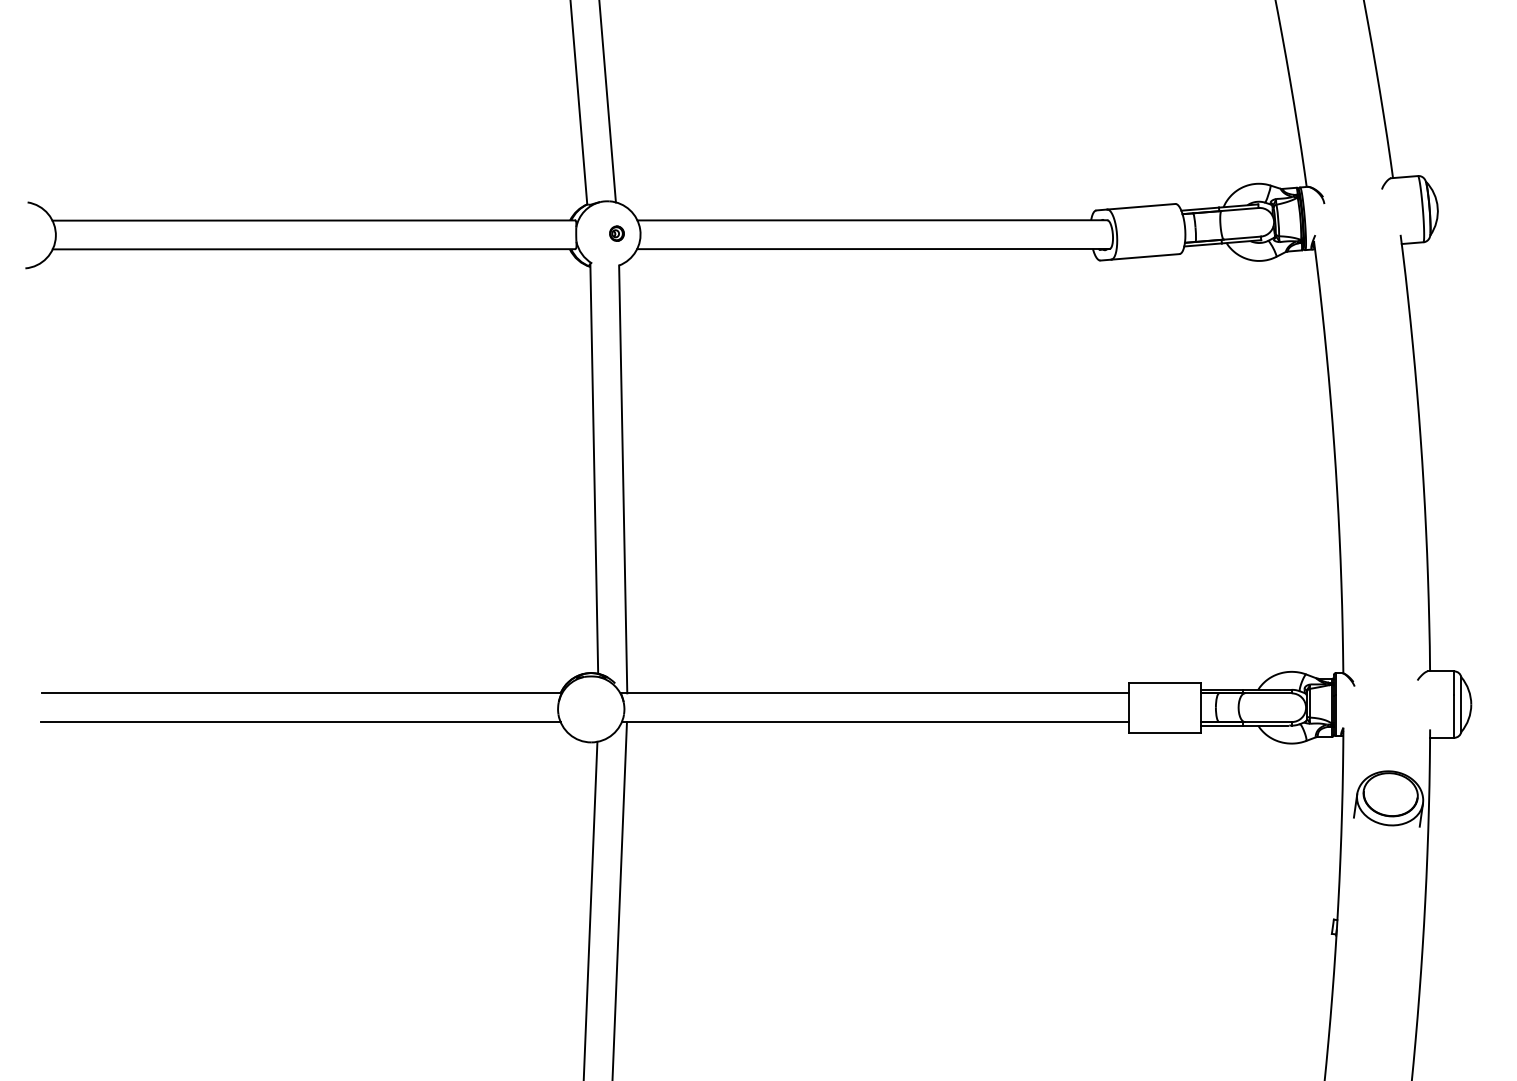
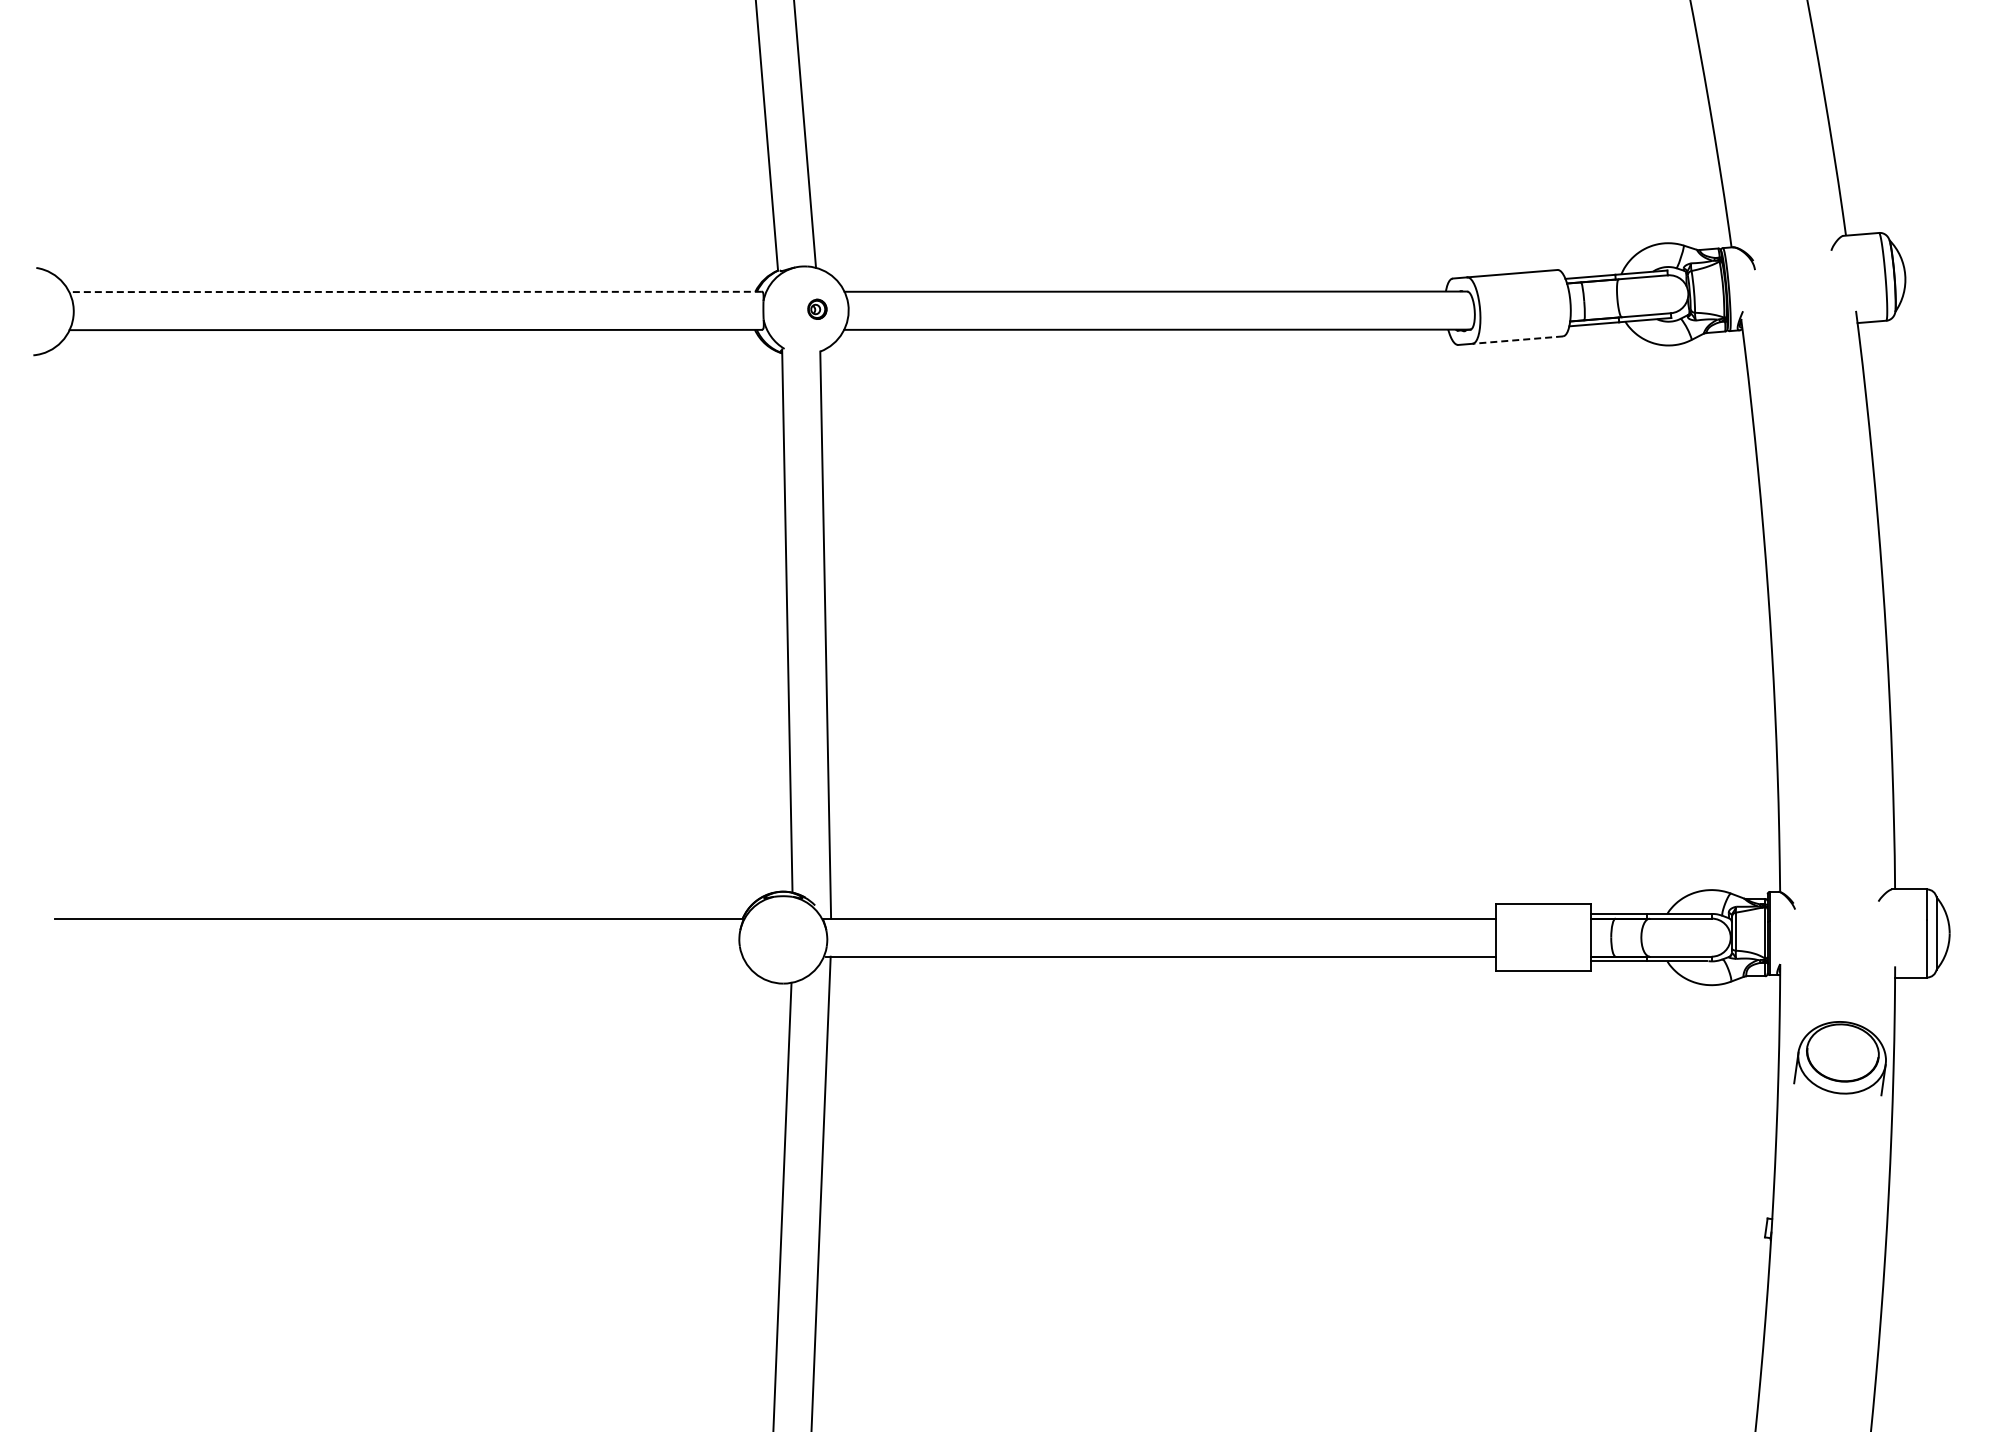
line: (313, 220) -> (415, 291), solid -> dashed
line: (1145, 257) -> (1517, 340), solid -> dashed
line: (300, 721) -> (398, 956), removed

